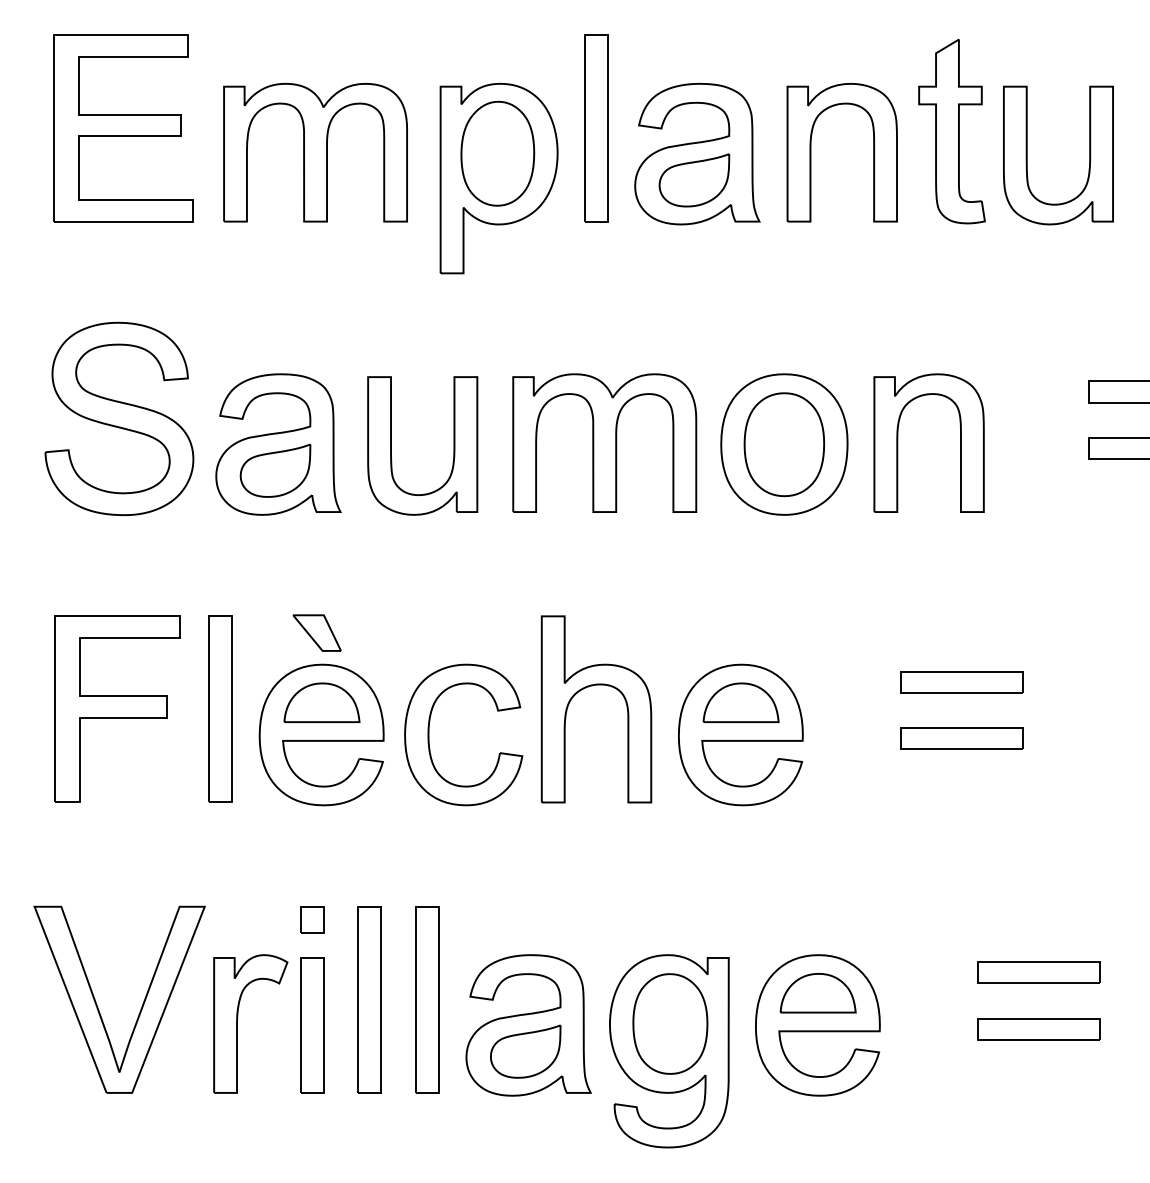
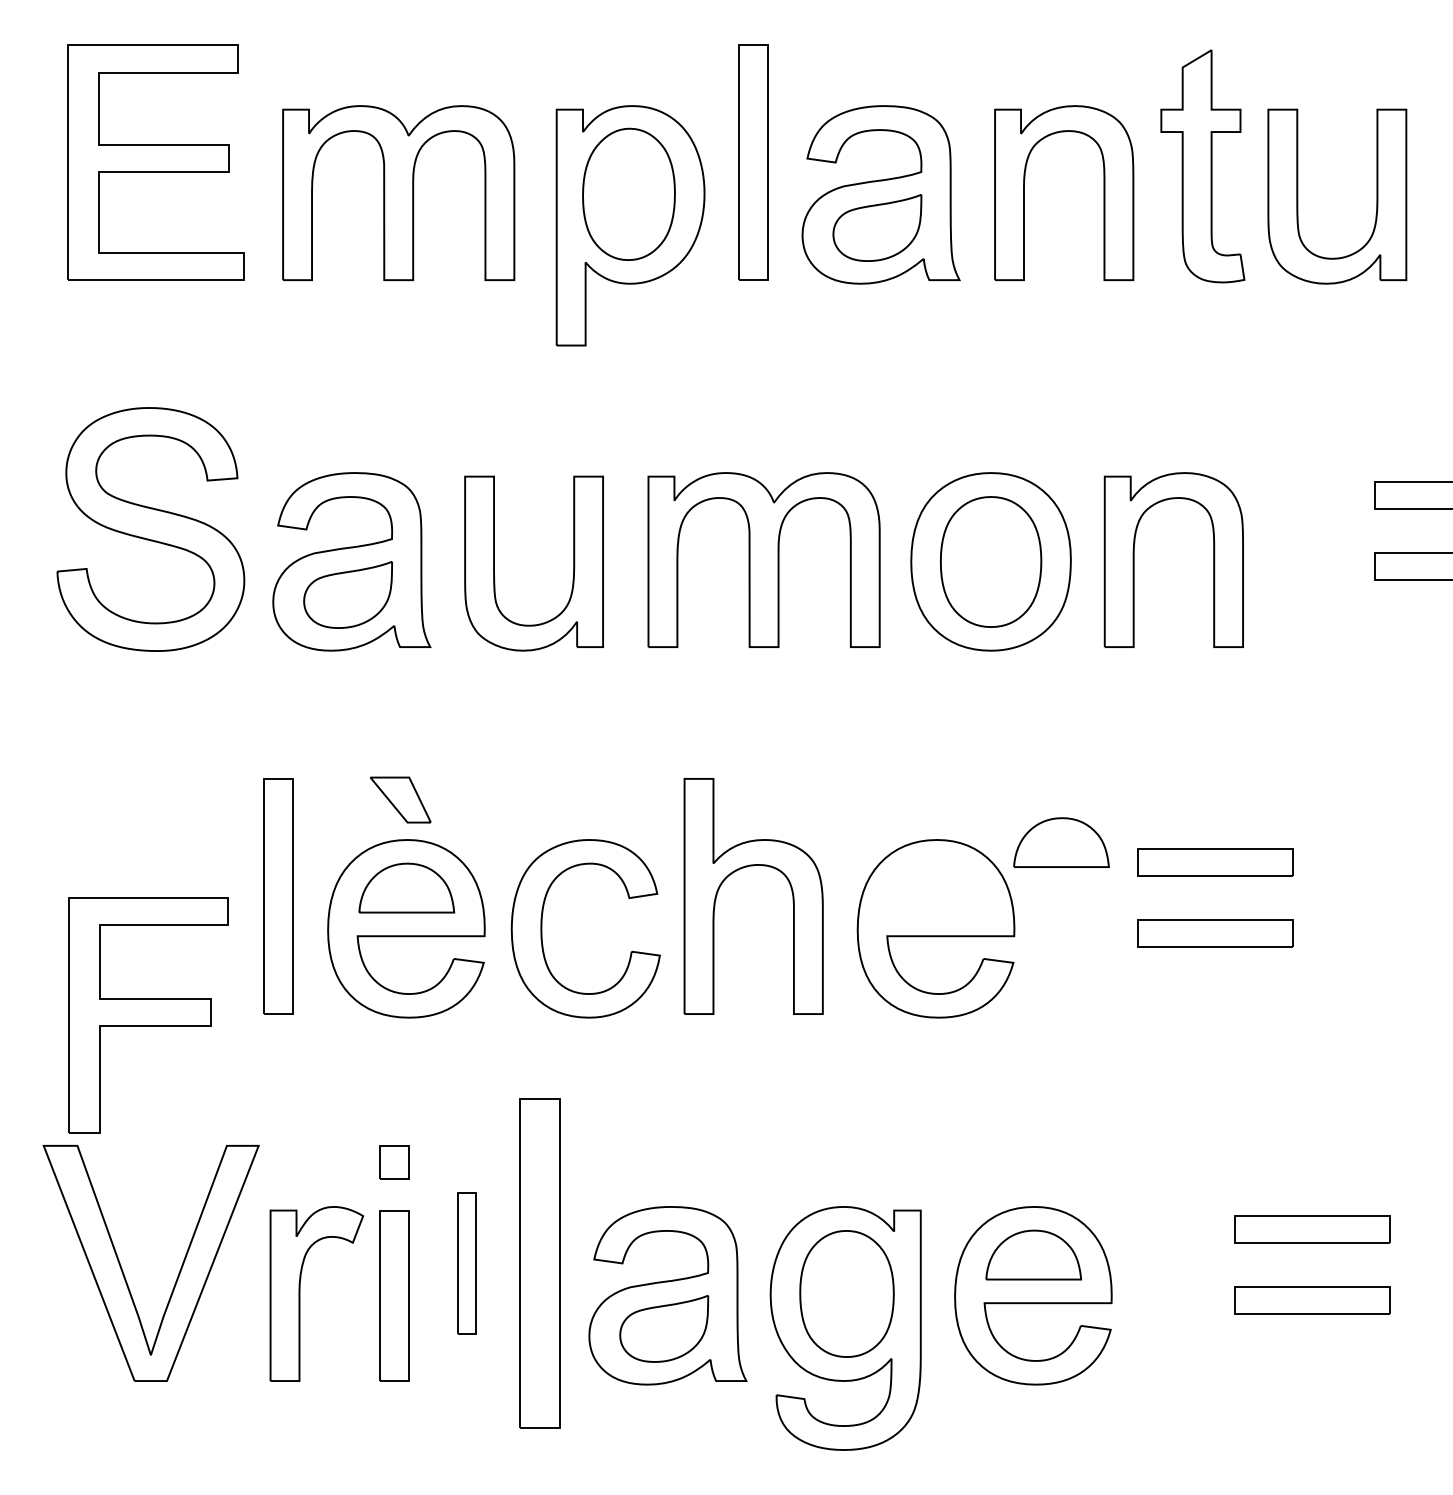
part: (740, 702) -> (1060, 842), moved
part: (117, 708) -> (148, 1014), moved
part: (369, 999) -> (466, 1263), size x0.6
part: (427, 999) -> (540, 1263), size x1.4

